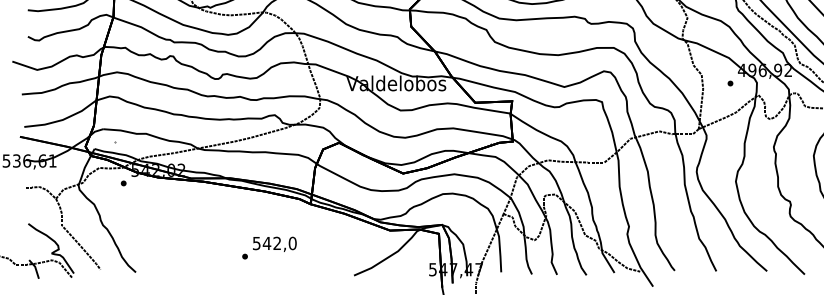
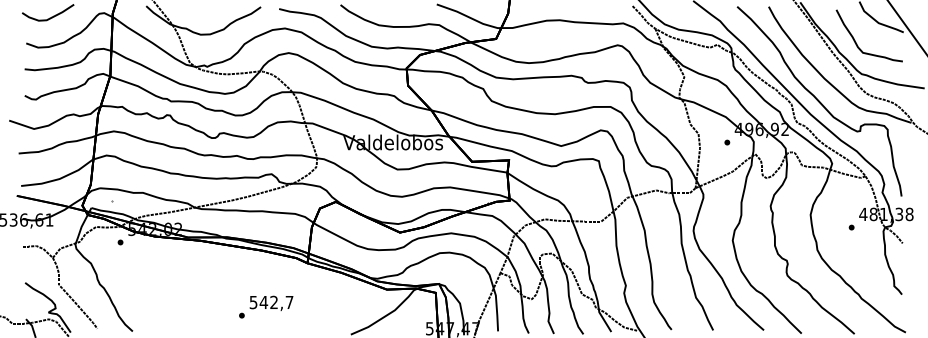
text: (292, 243) -> (289, 302), 542,0 -> 542,7

